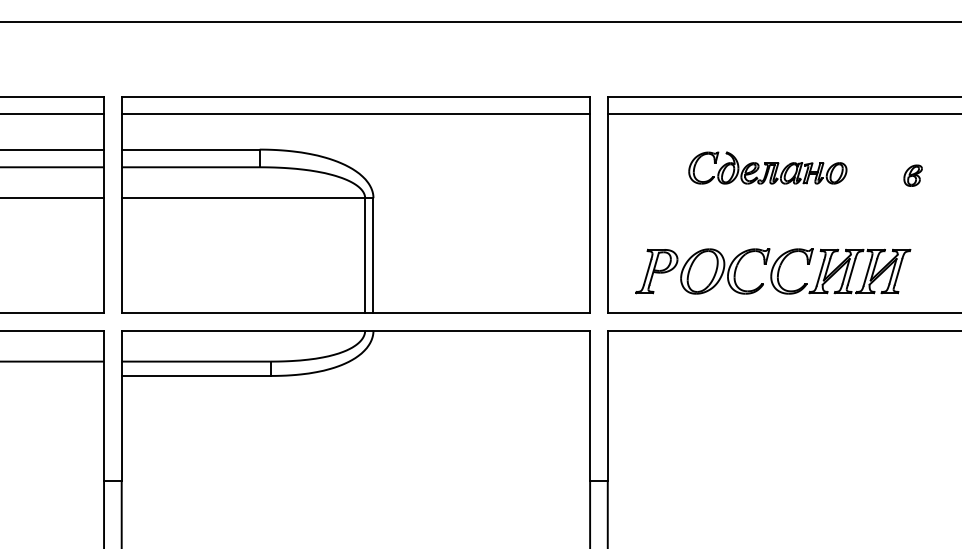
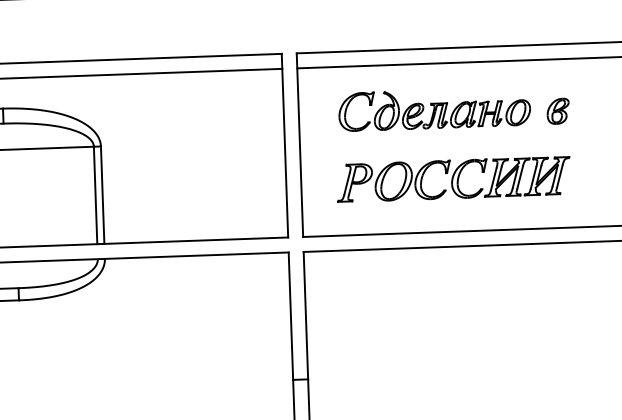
part: (767, 167) -> (434, 108), size x1.43
part: (912, 175) -> (557, 111), size x1.43
part: (773, 271) -> (453, 179), moved

